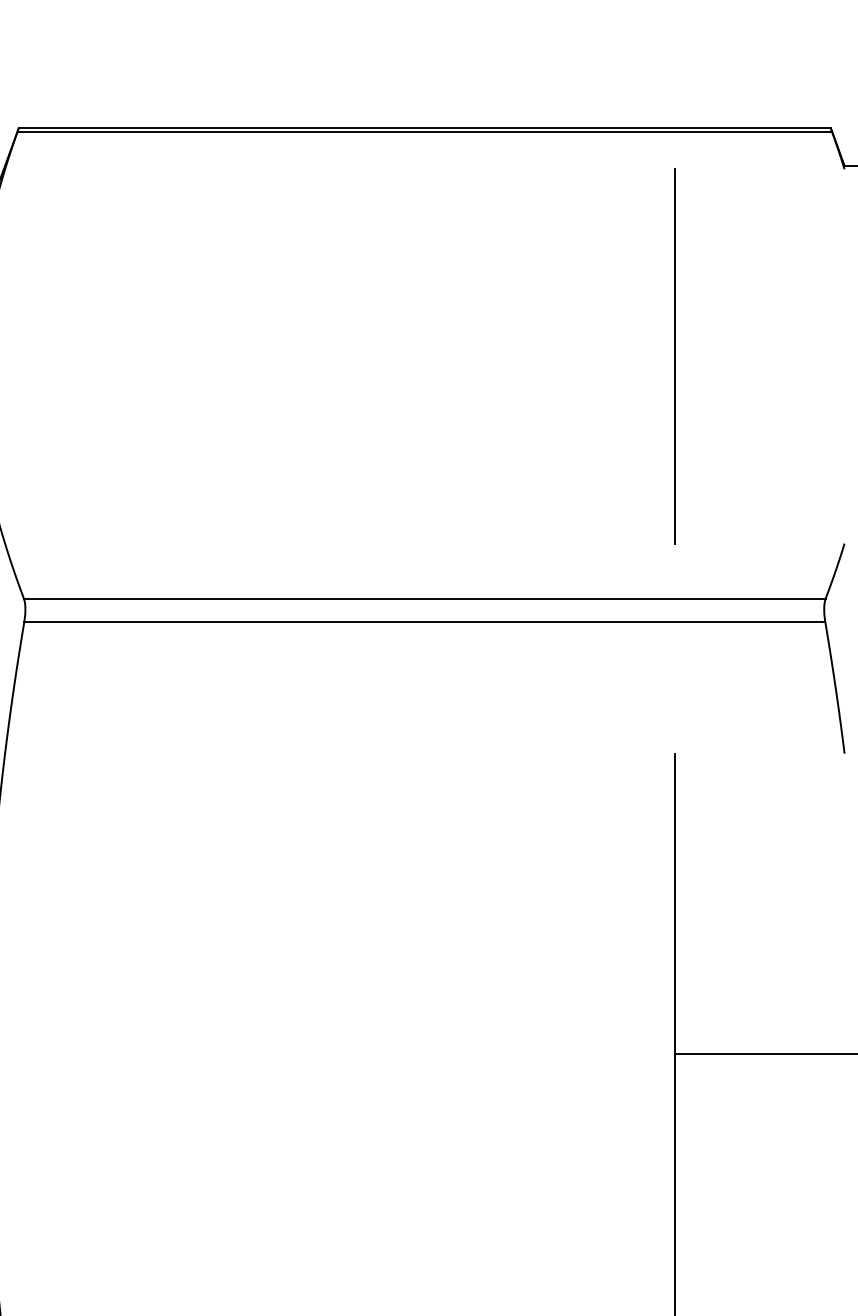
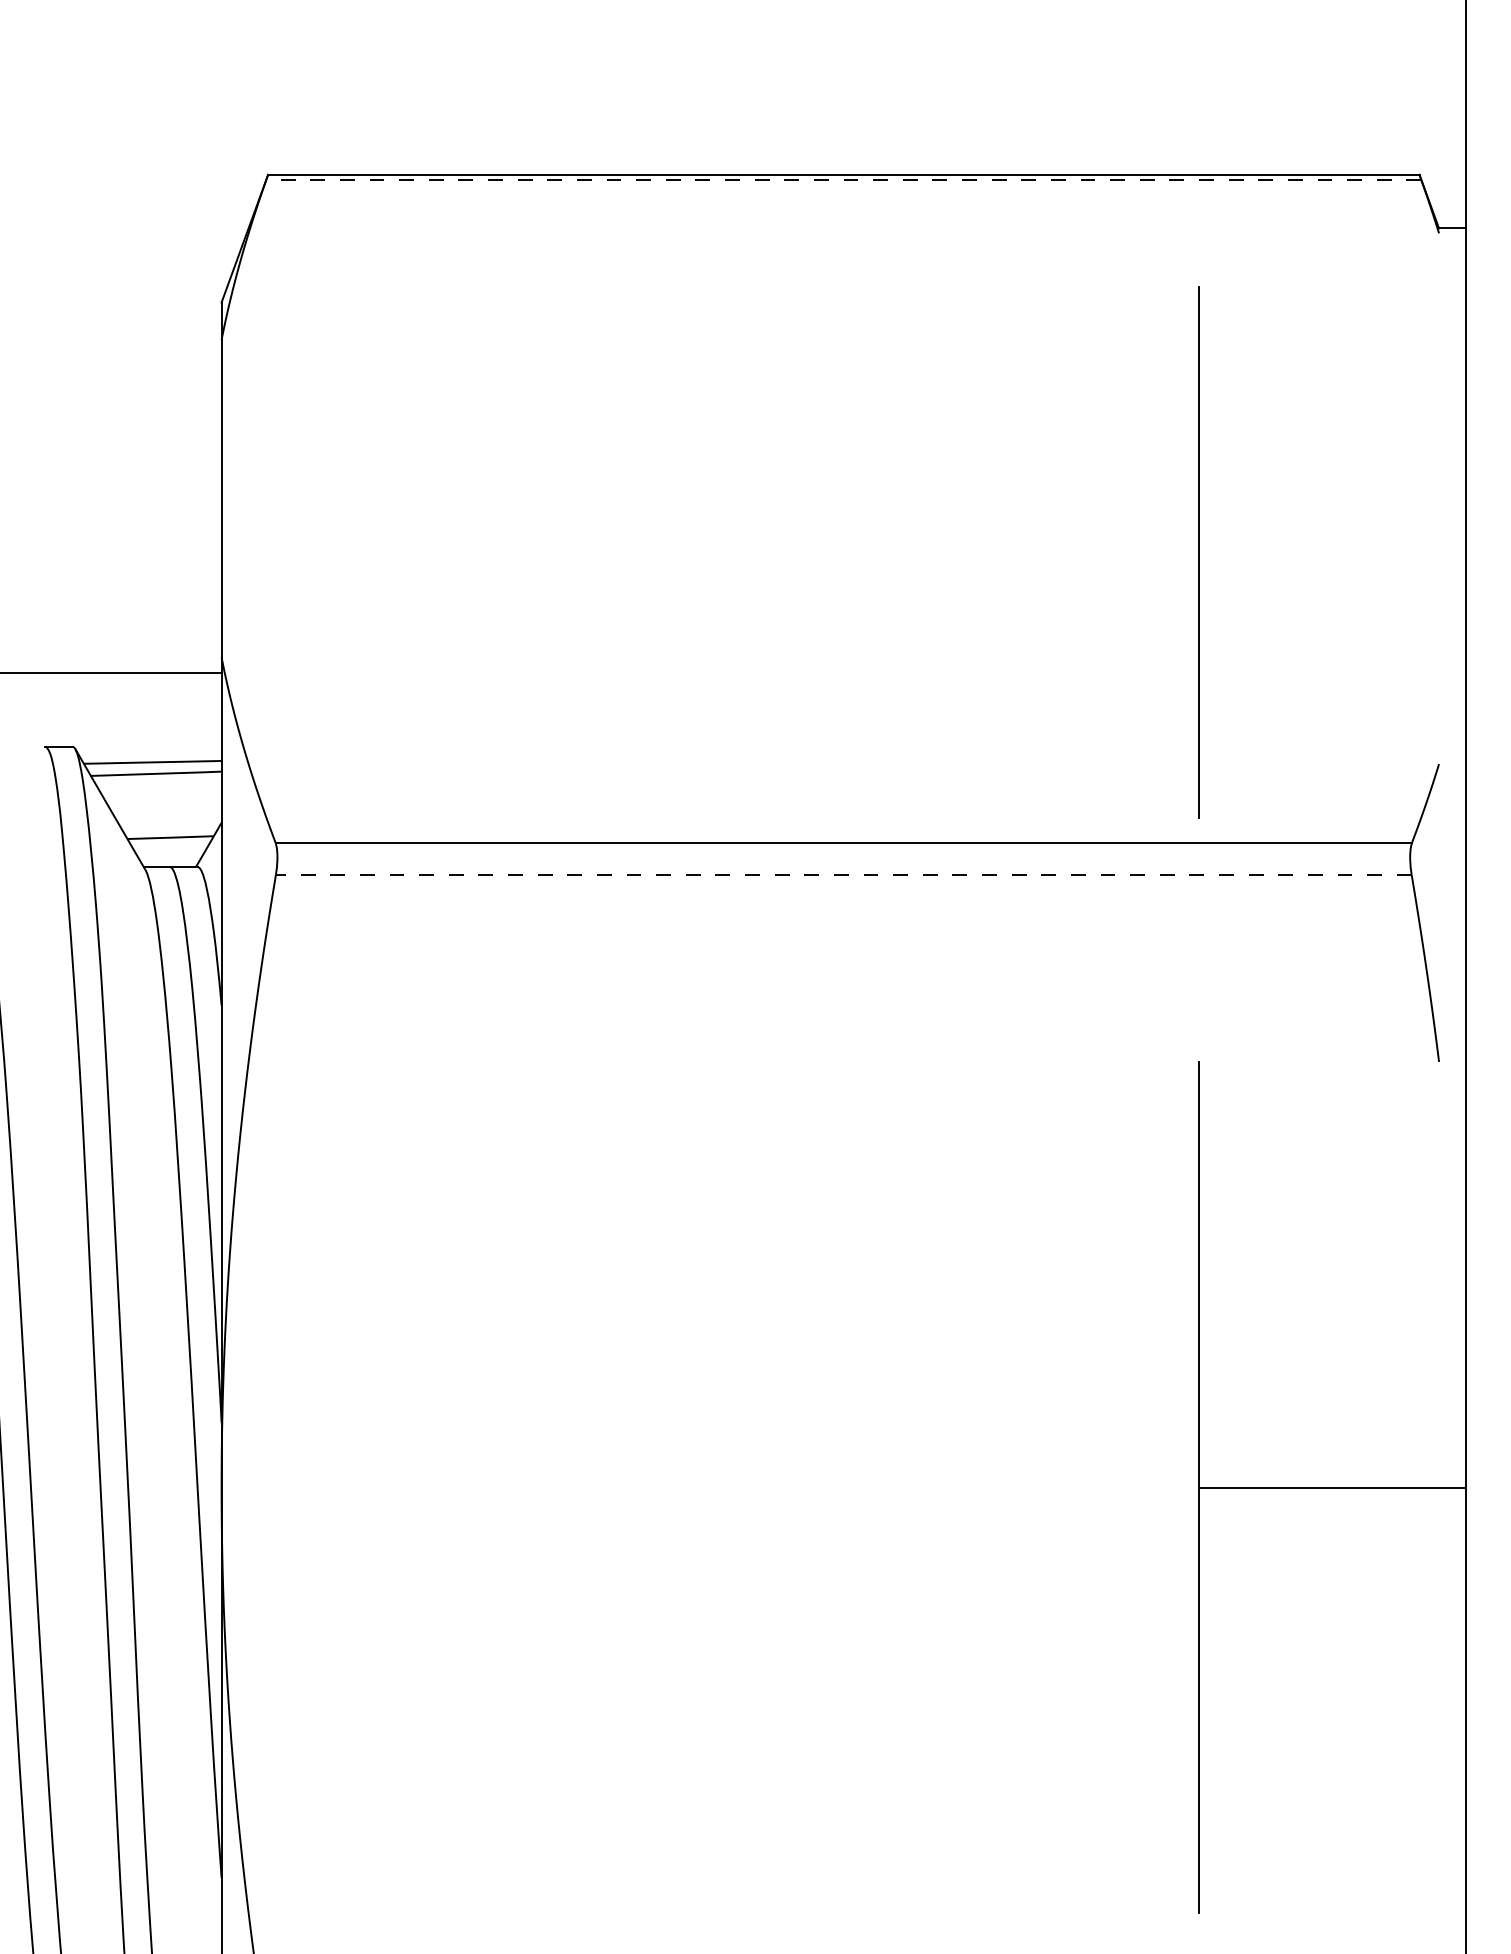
line: (424, 131) -> (843, 179), solid -> dashed
line: (674, 356) -> (1198, 552), moved
line: (424, 621) -> (843, 874), solid -> dashed

